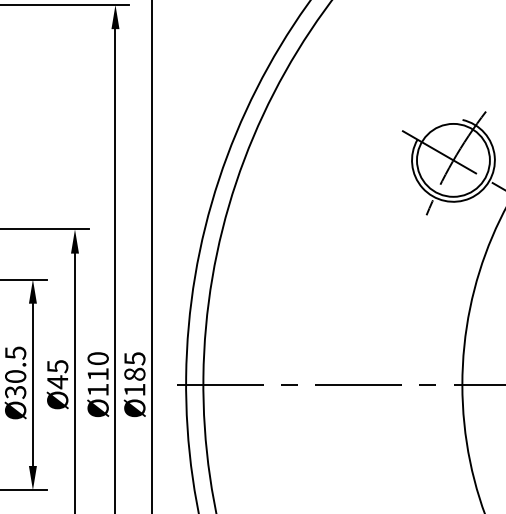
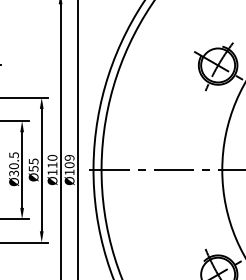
text: (134, 366) -> (69, 161), 185 -> 109
text: (57, 381) -> (33, 168), Ø45 -> Ø55

